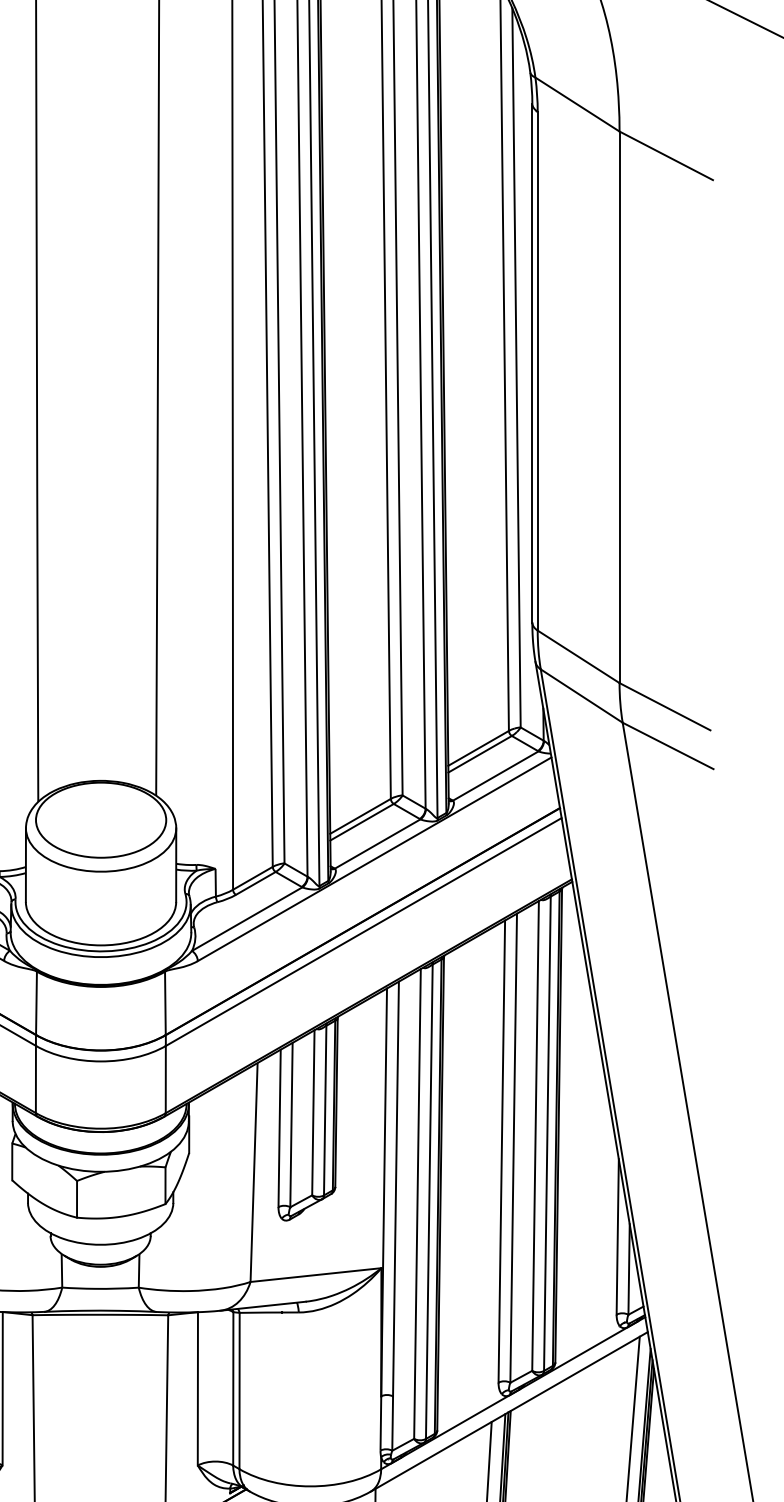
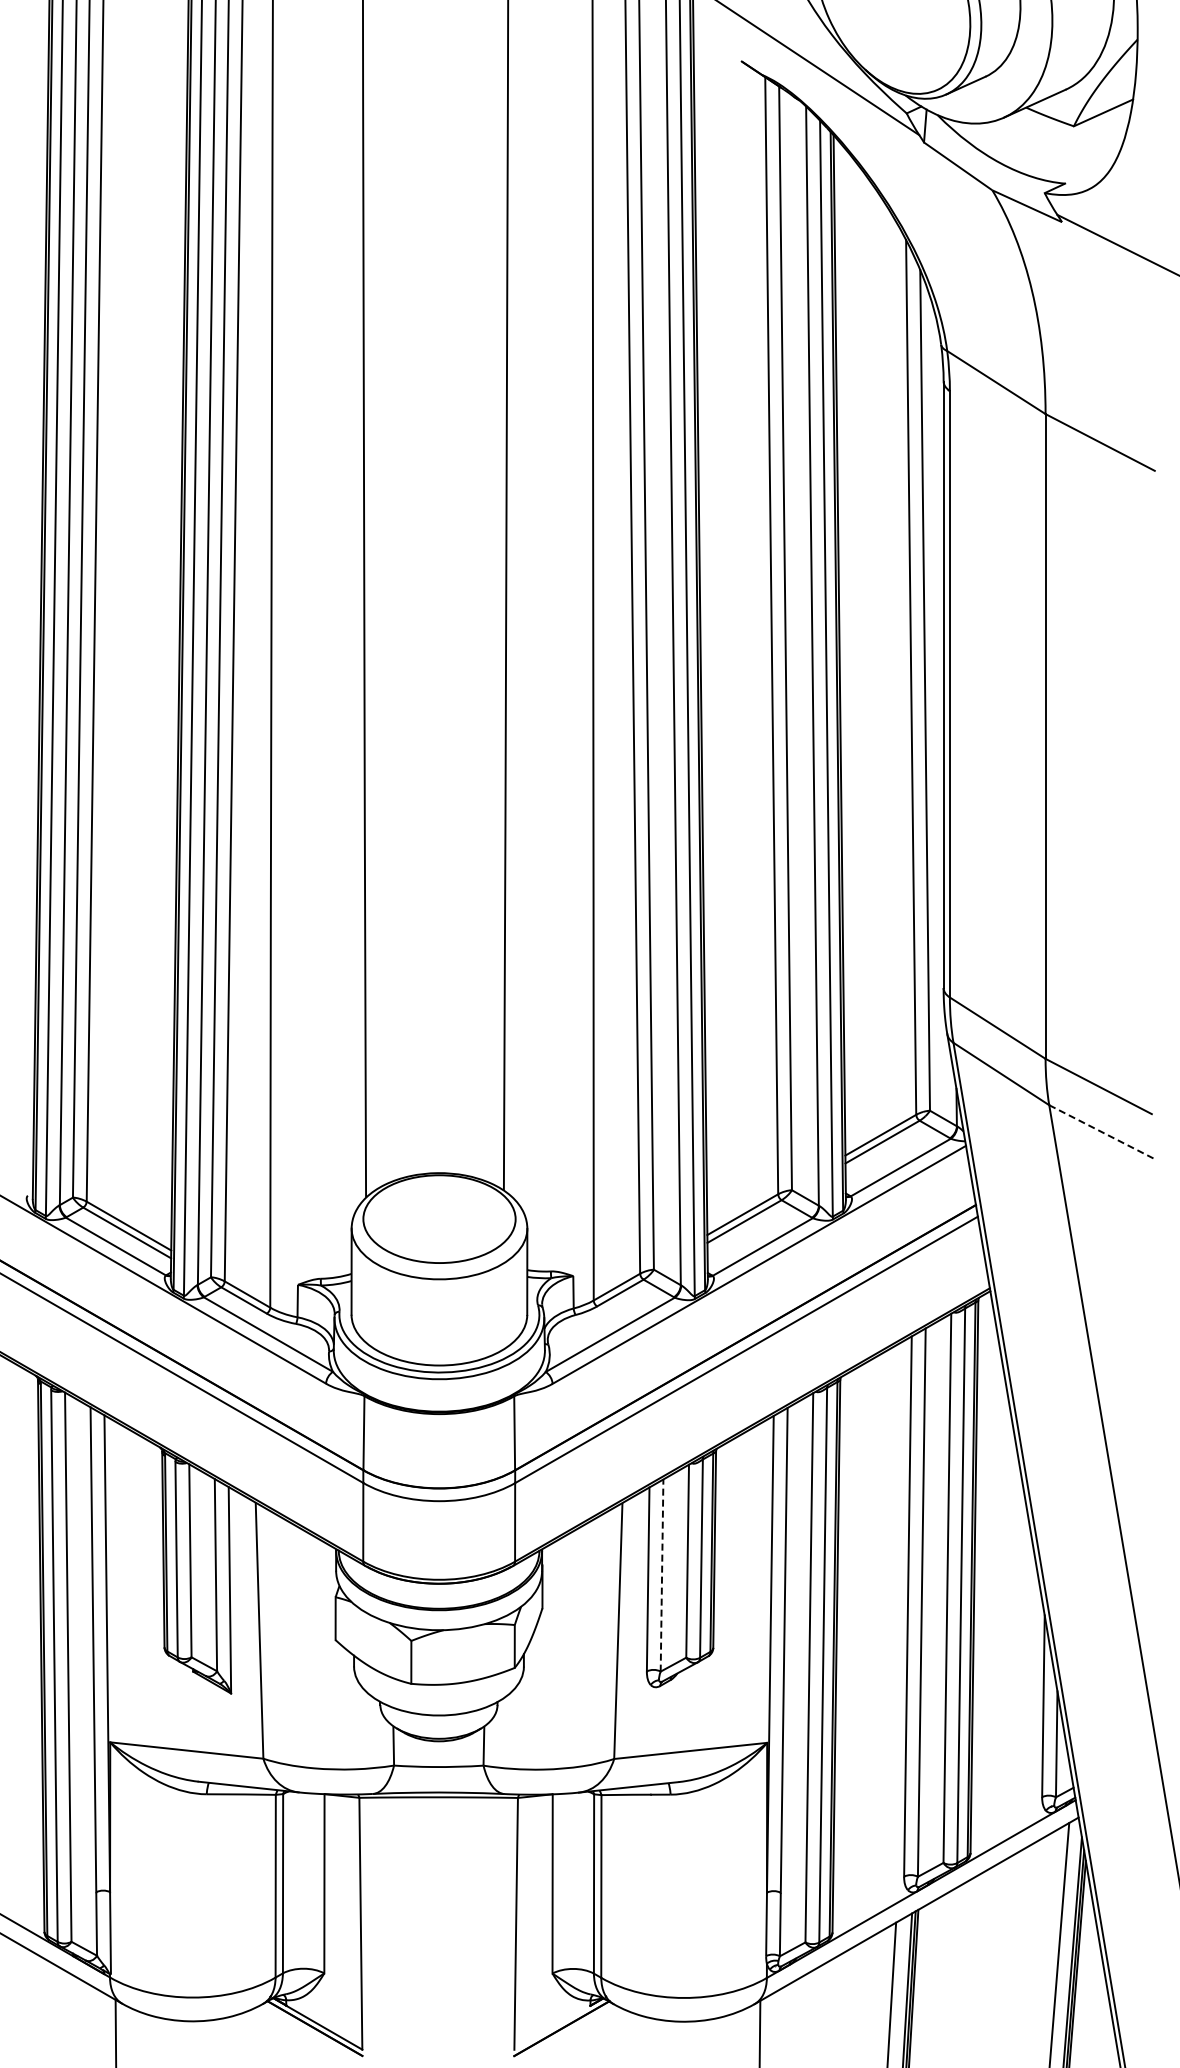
line: (668, 746) -> (1102, 1132), solid -> dashed
line: (291, 1125) -> (662, 1575), solid -> dashed

